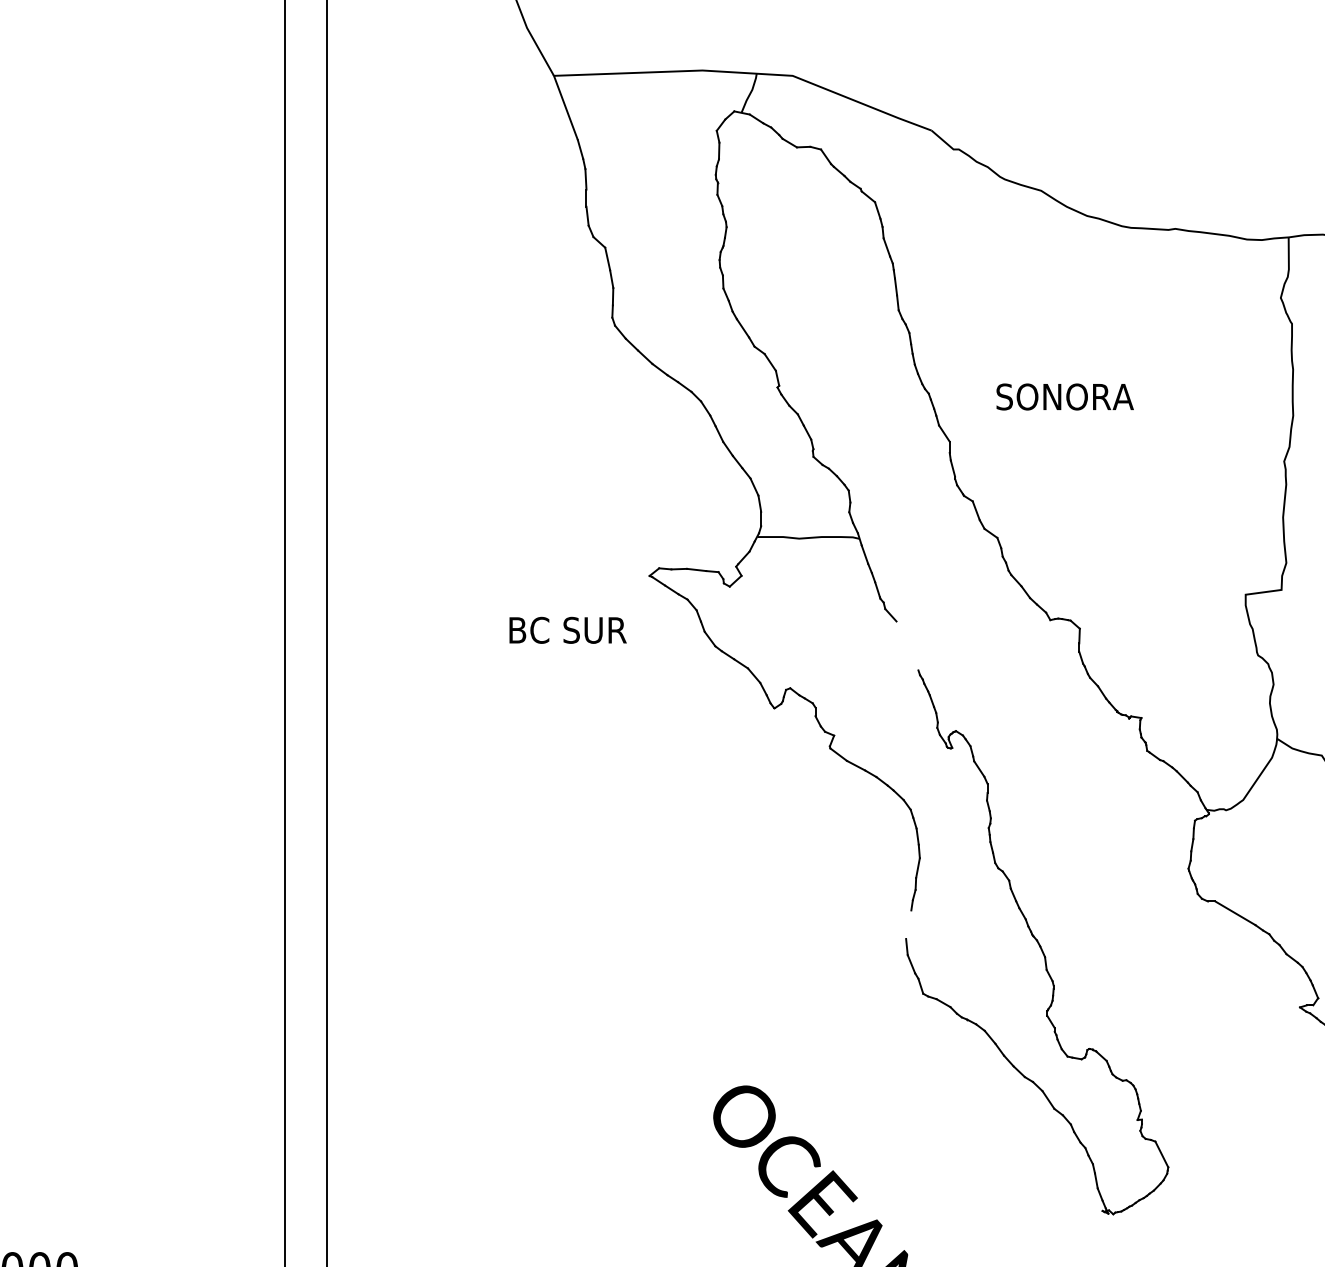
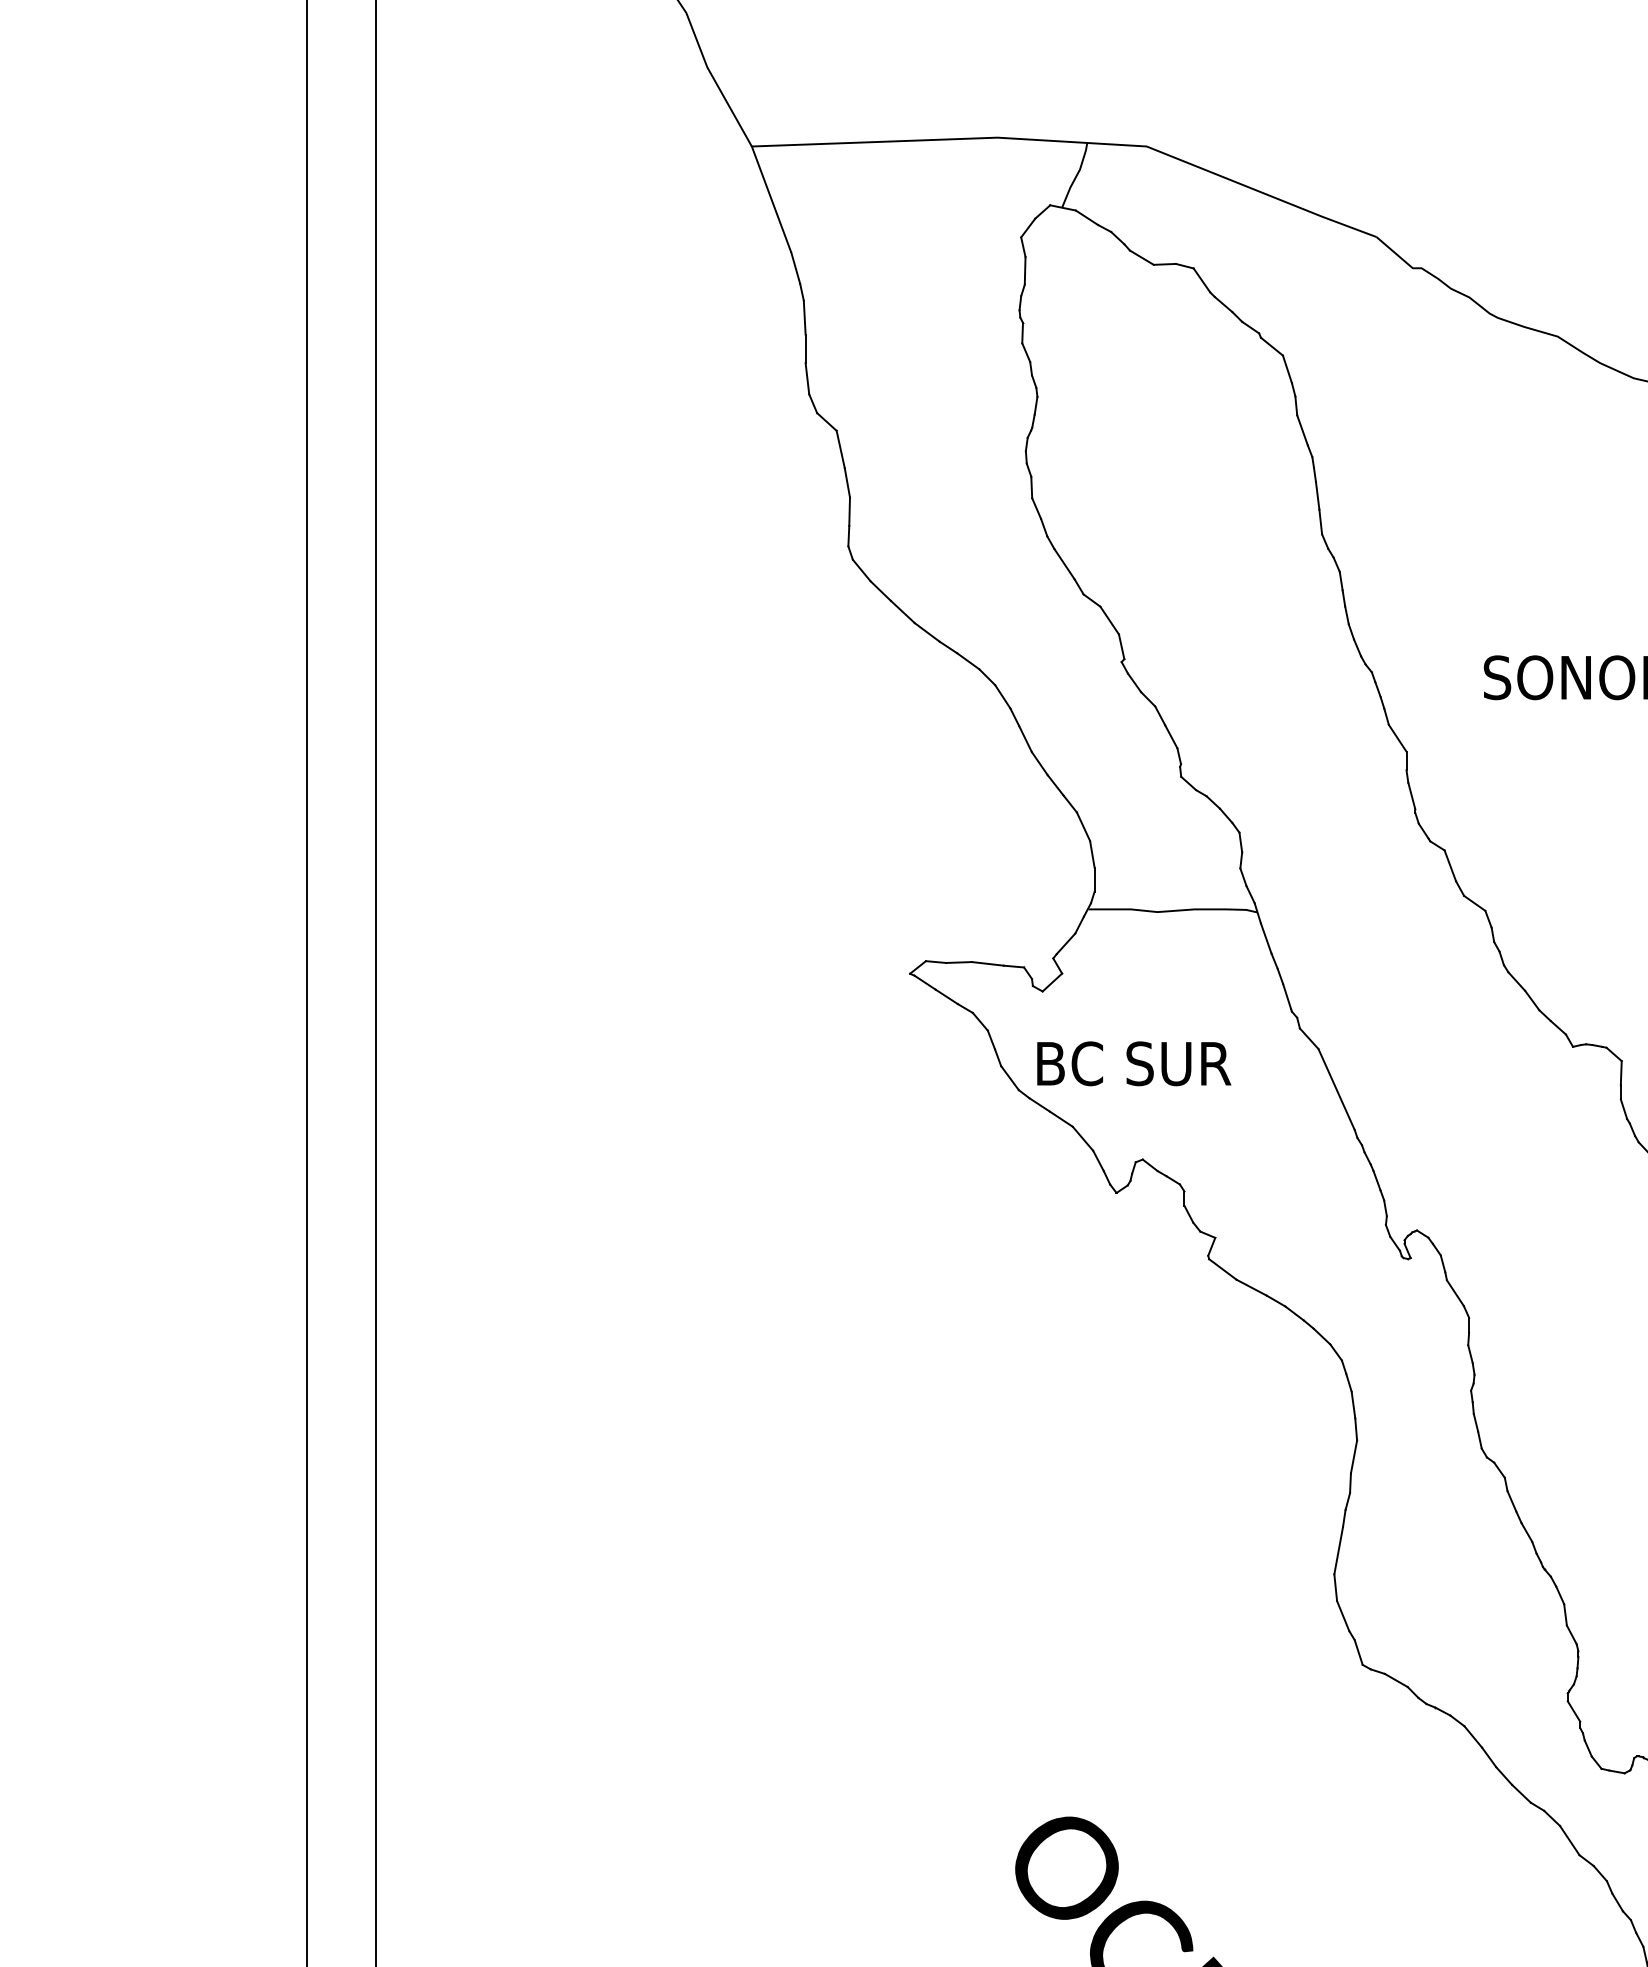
text: (567, 629) -> (1133, 1062), moved
line: (907, 645) -> (1336, 1088), added
line: (908, 924) -> (1338, 1550), added

